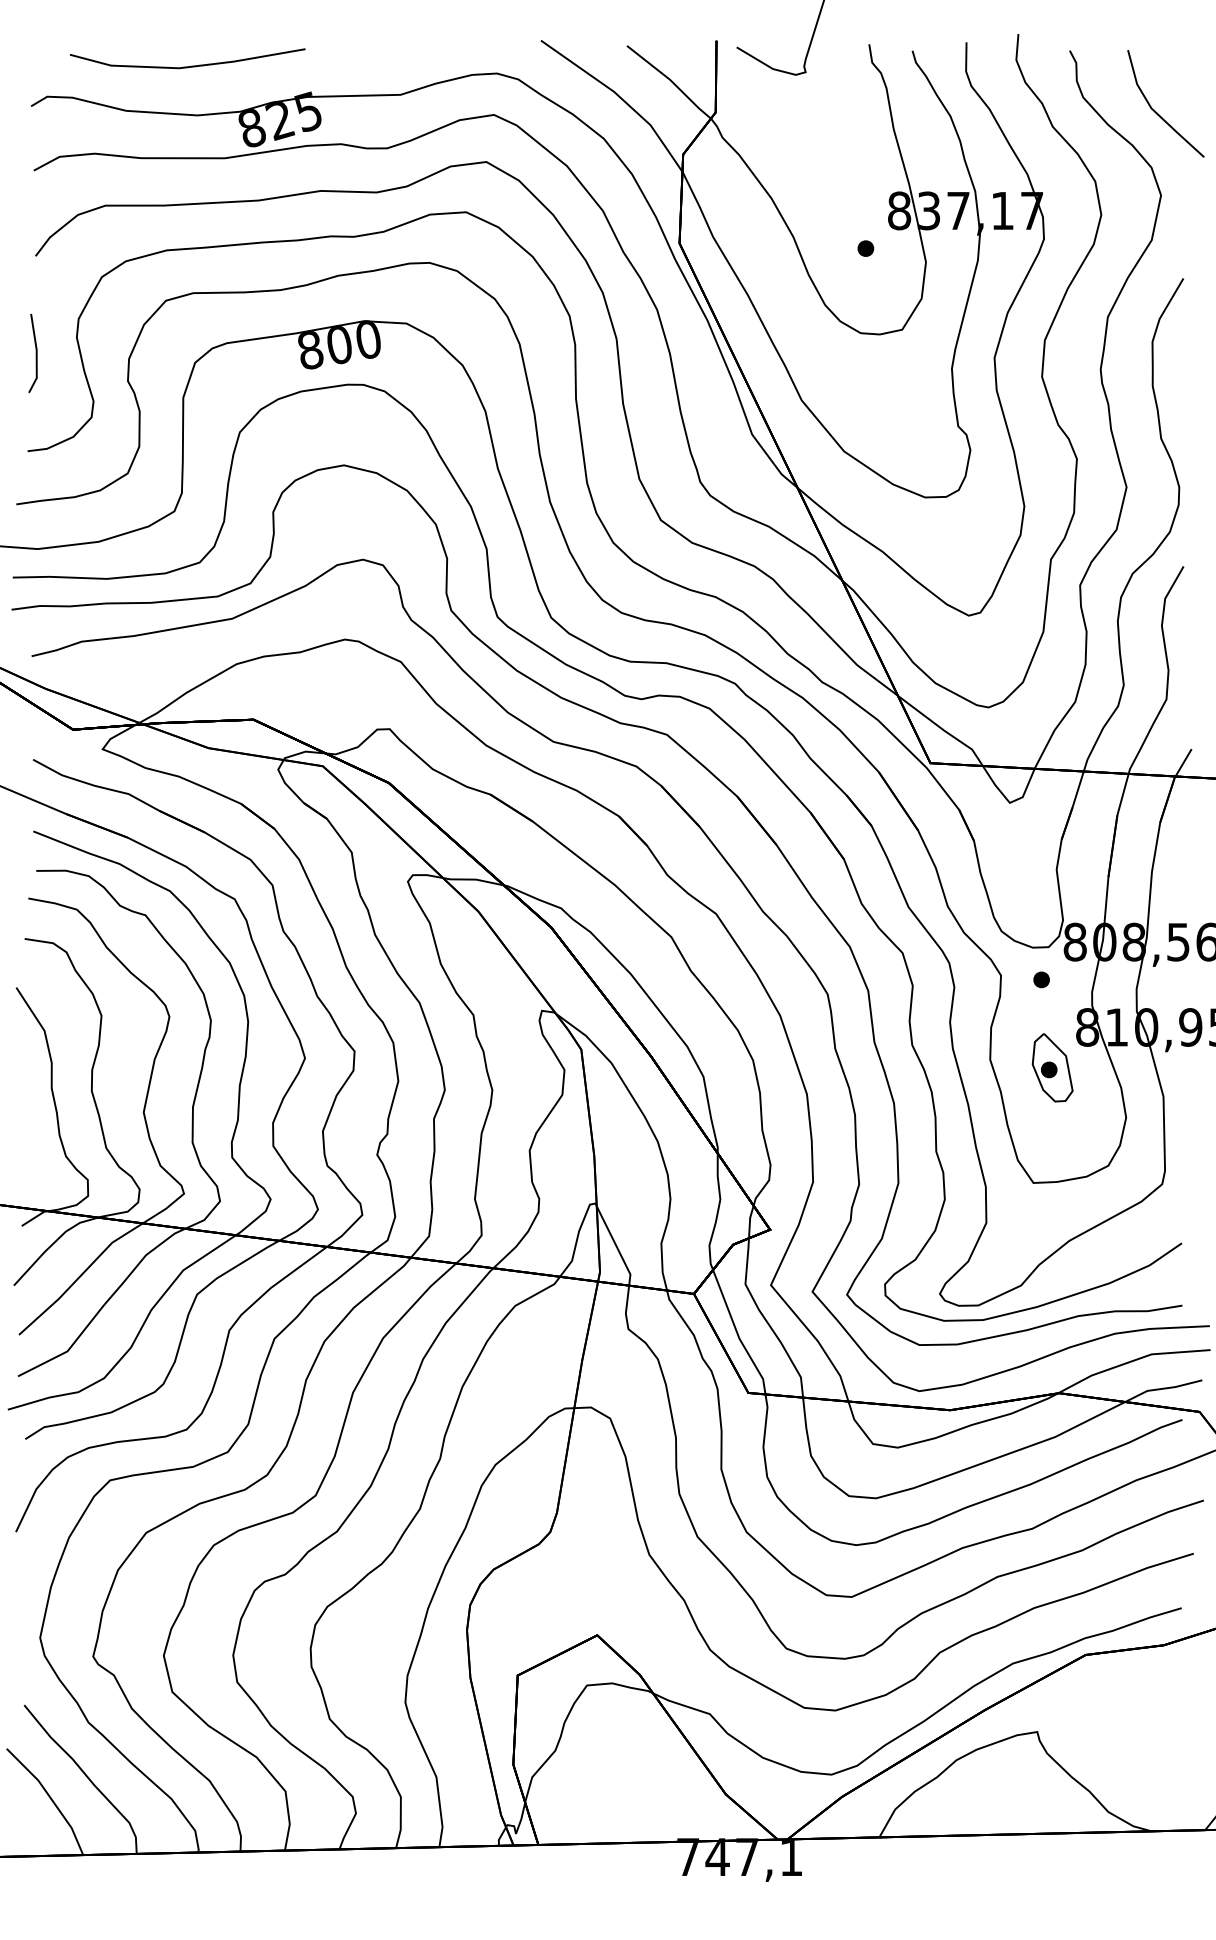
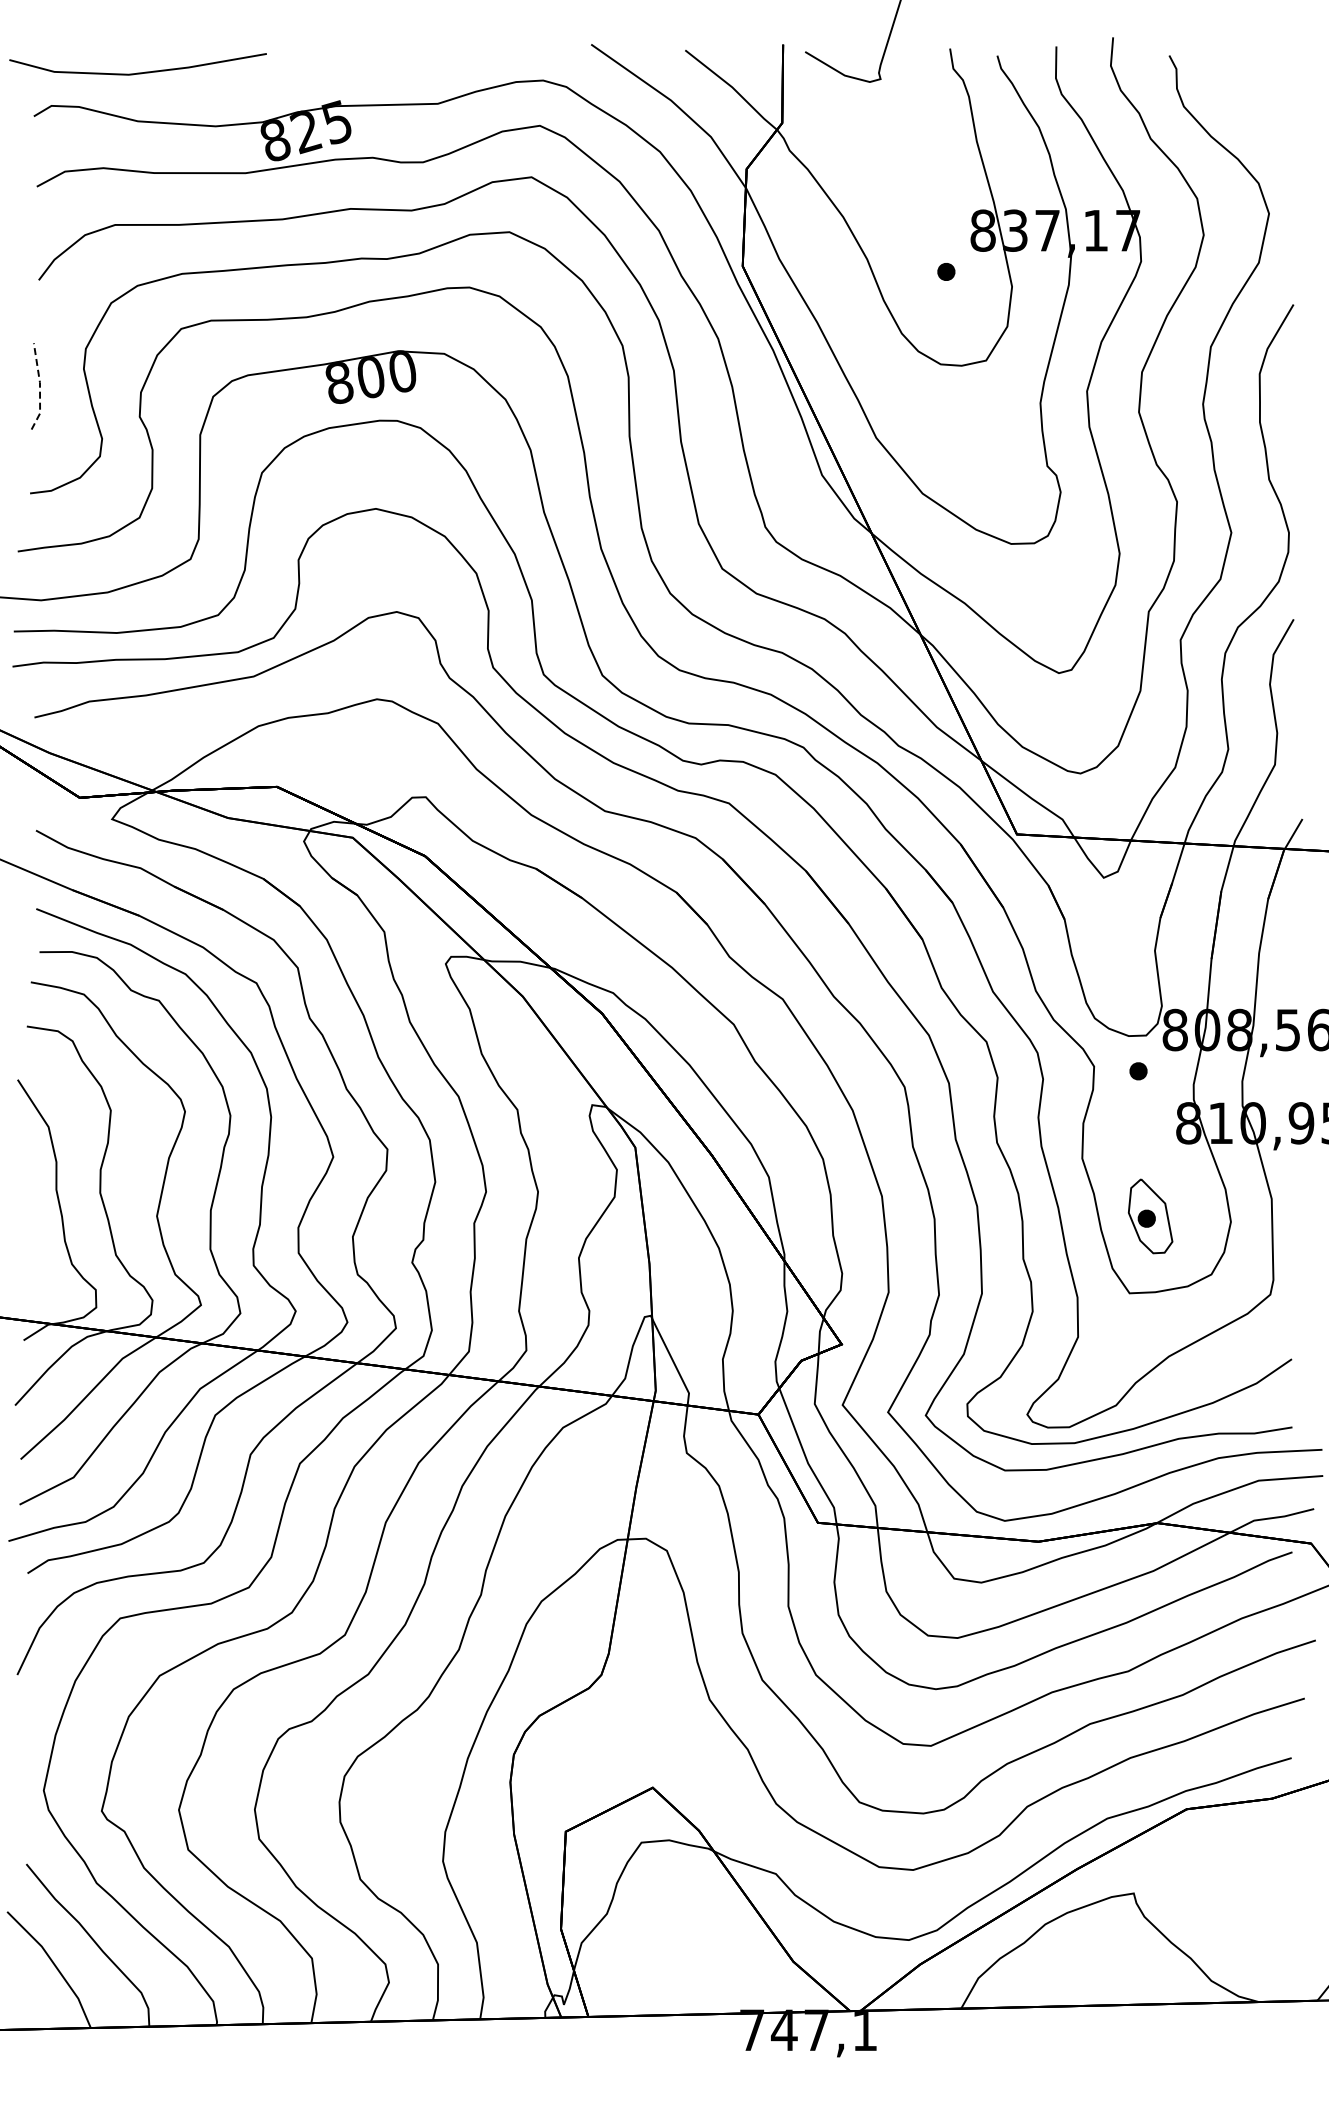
line: (187, 66) -> (137, 72), moved
line: (1156, 111) -> (1264, 122), removed
line: (37, 354) -> (40, 387), solid -> dashed
part: (1052, 1067) -> (1150, 1216), moved

